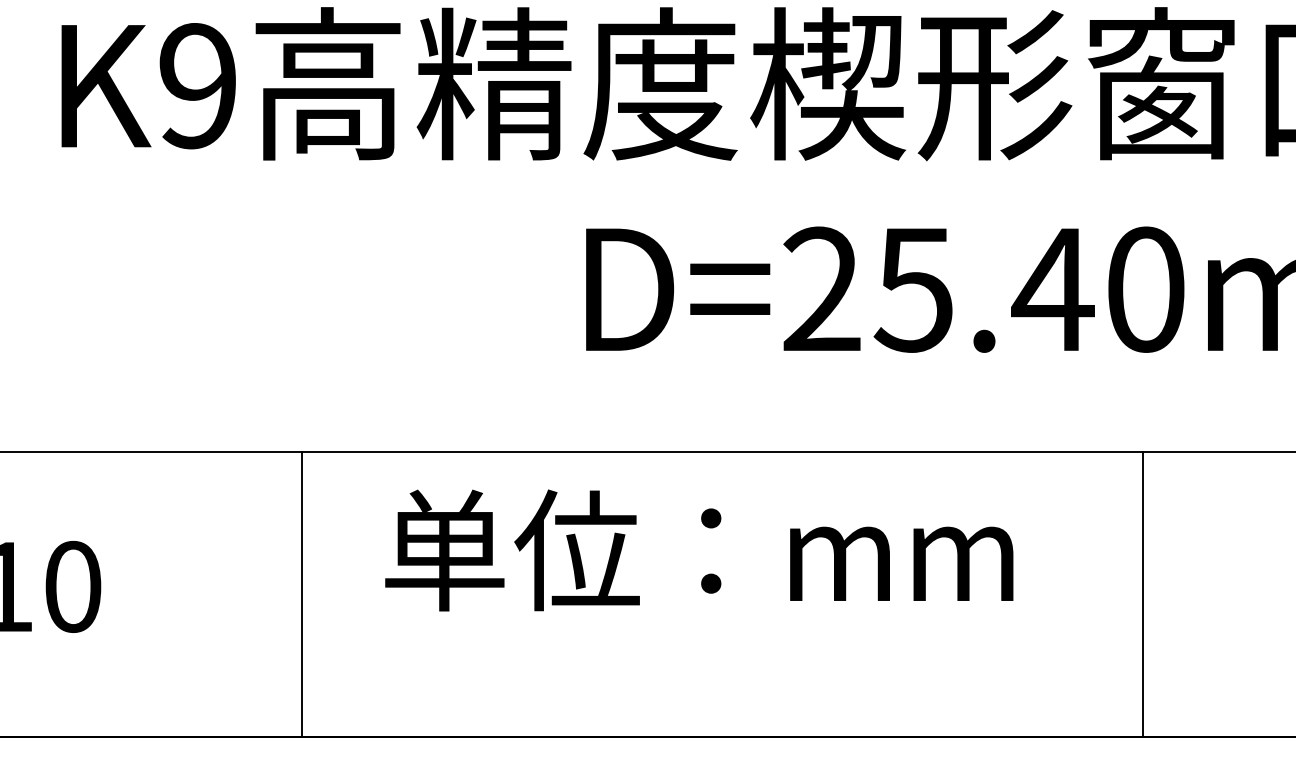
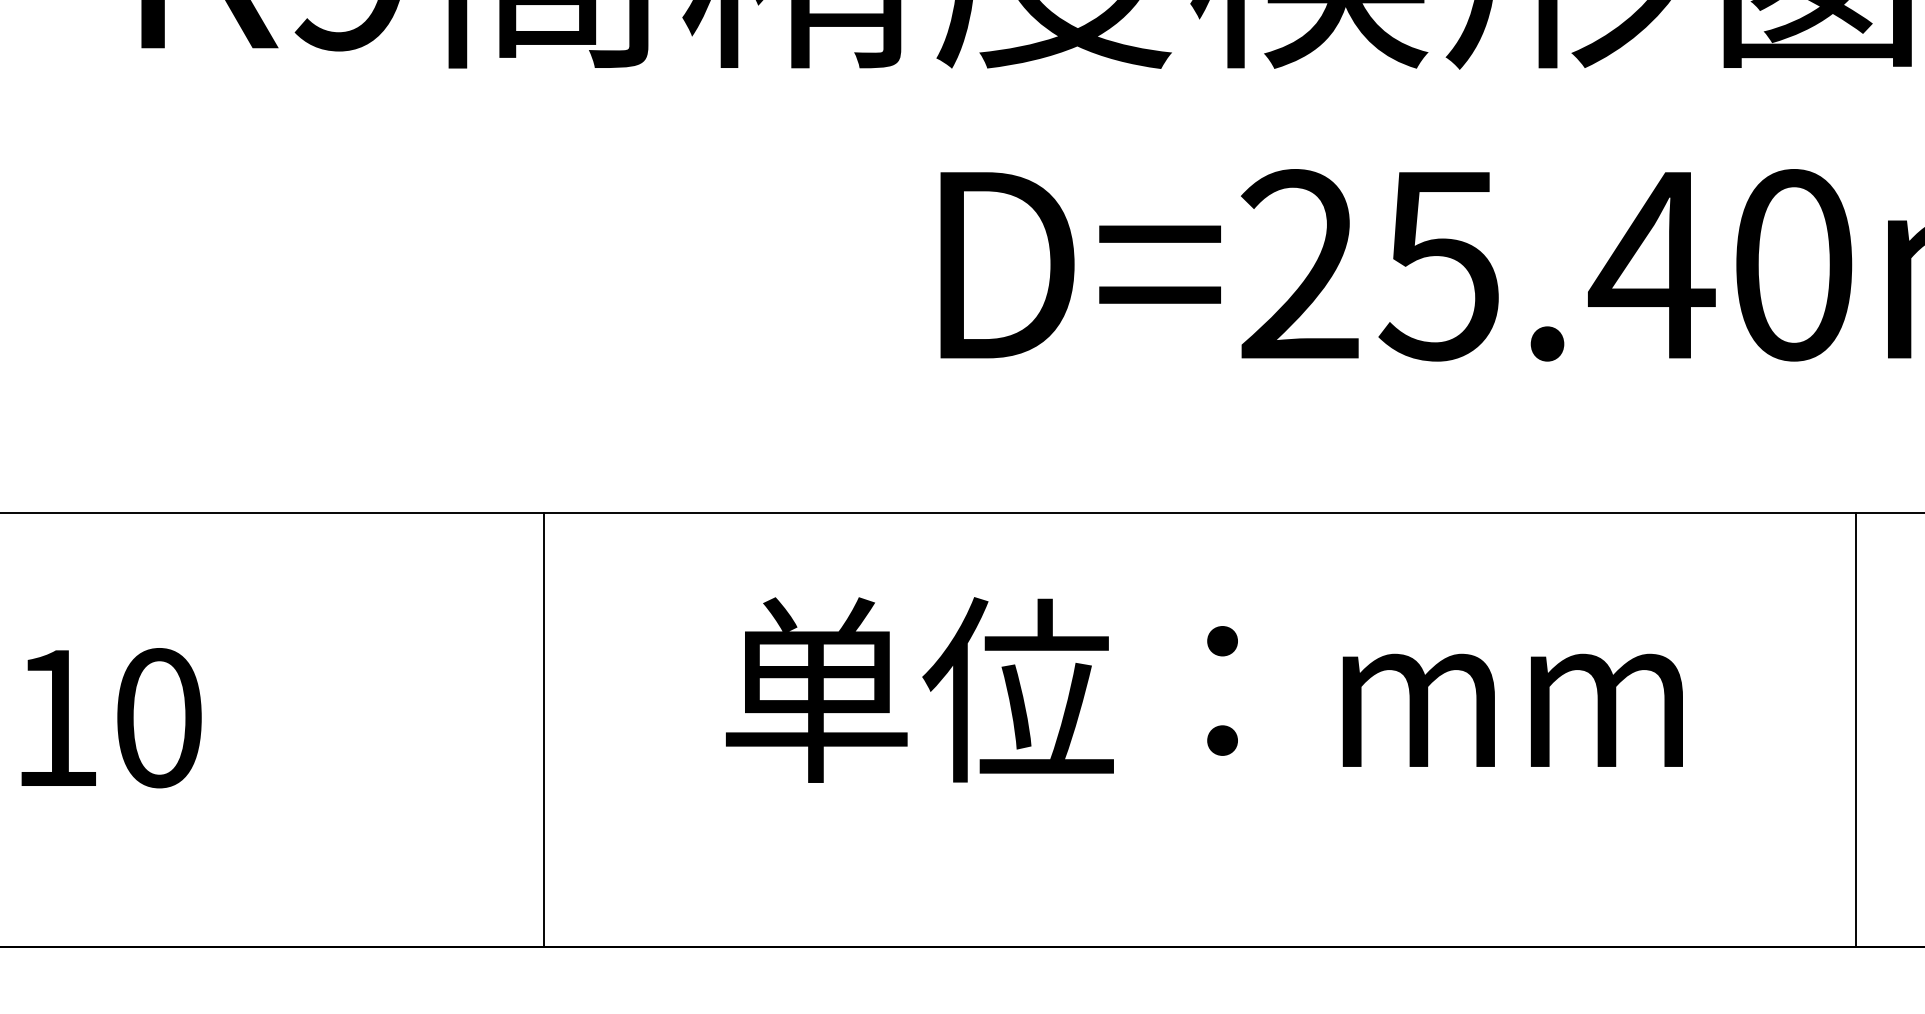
text: (699, 550) -> (1204, 690), moved
line: (301, 594) -> (543, 729), moved
line: (1142, 594) -> (1855, 729), moved

